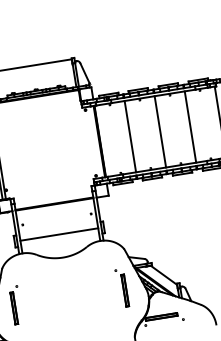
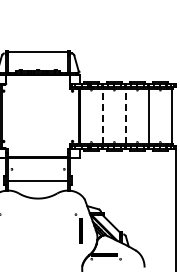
line: (159, 130) -> (125, 115), solid -> dashed
line: (129, 135) -> (102, 115), solid -> dashed

